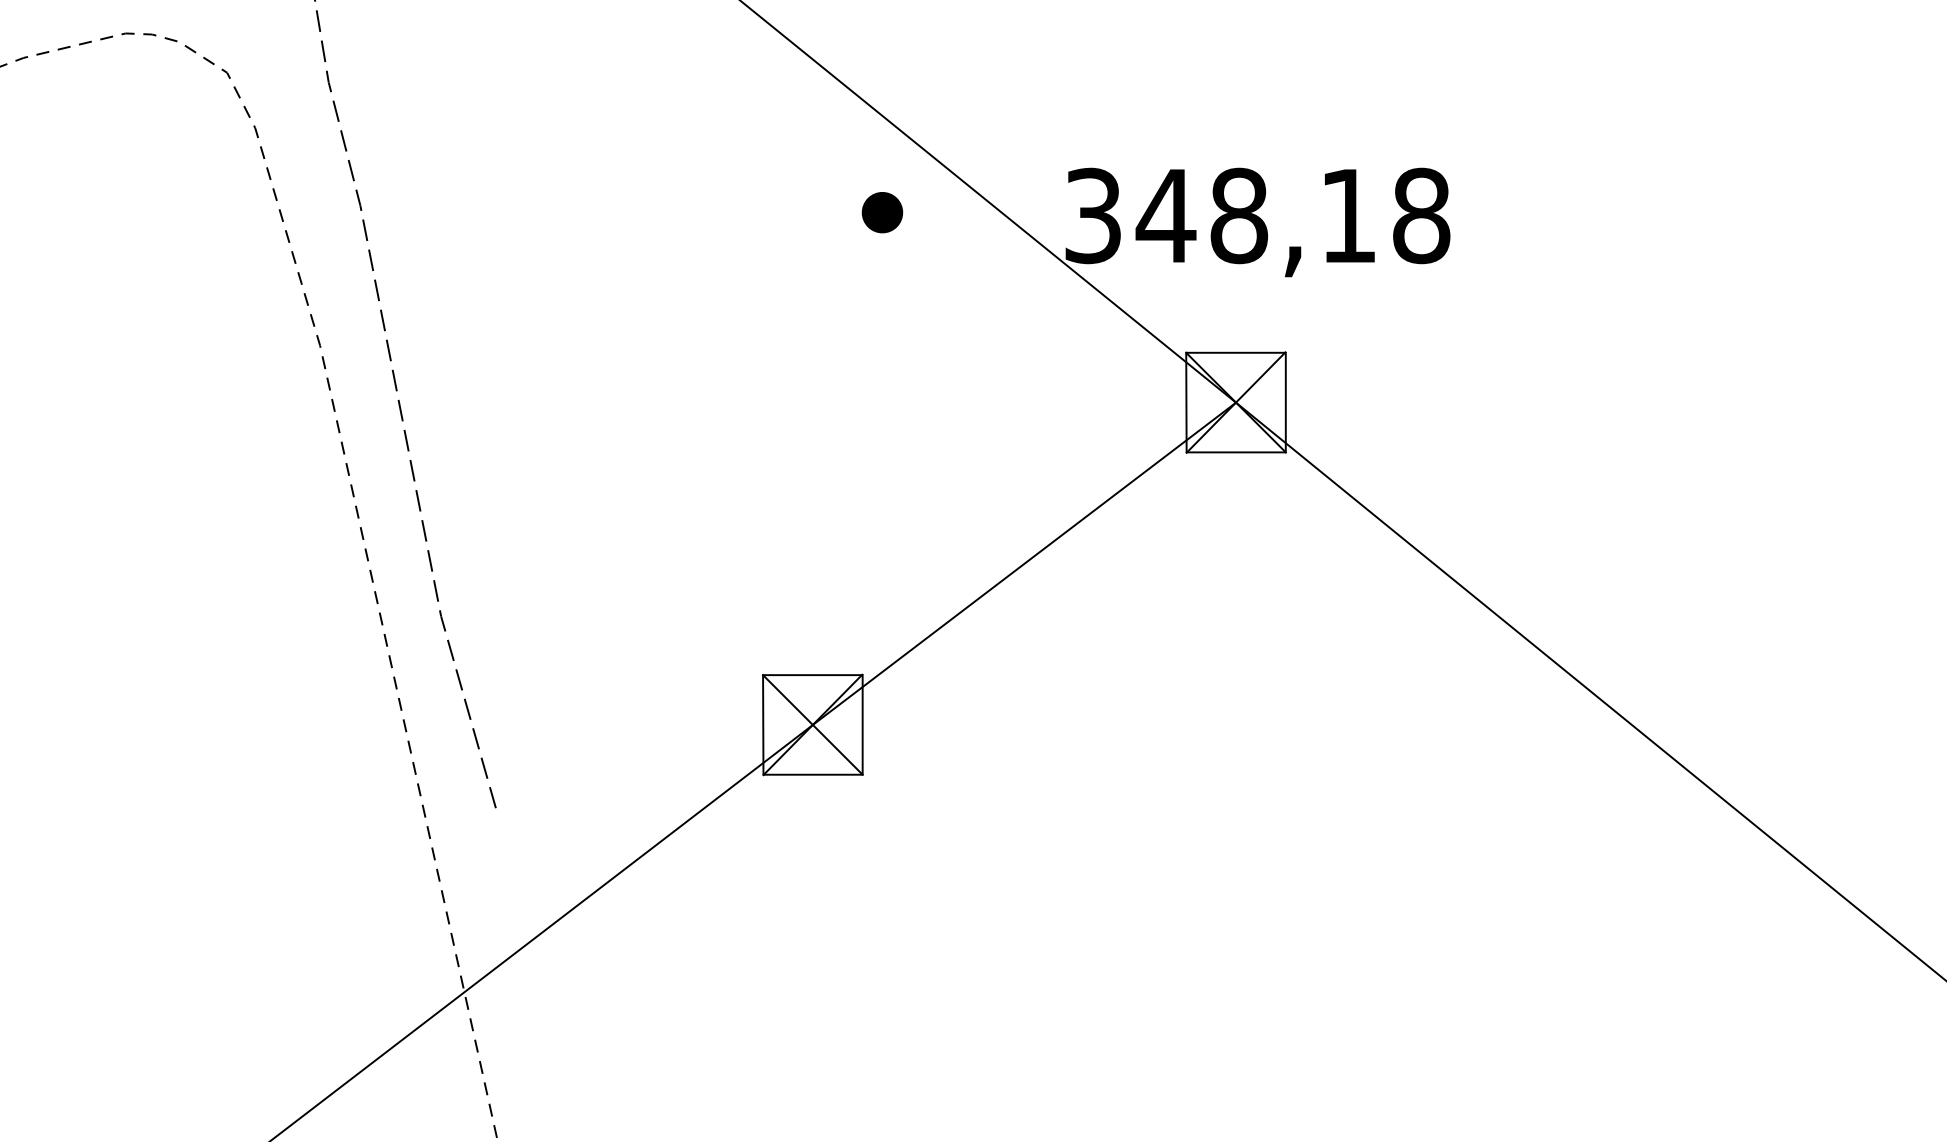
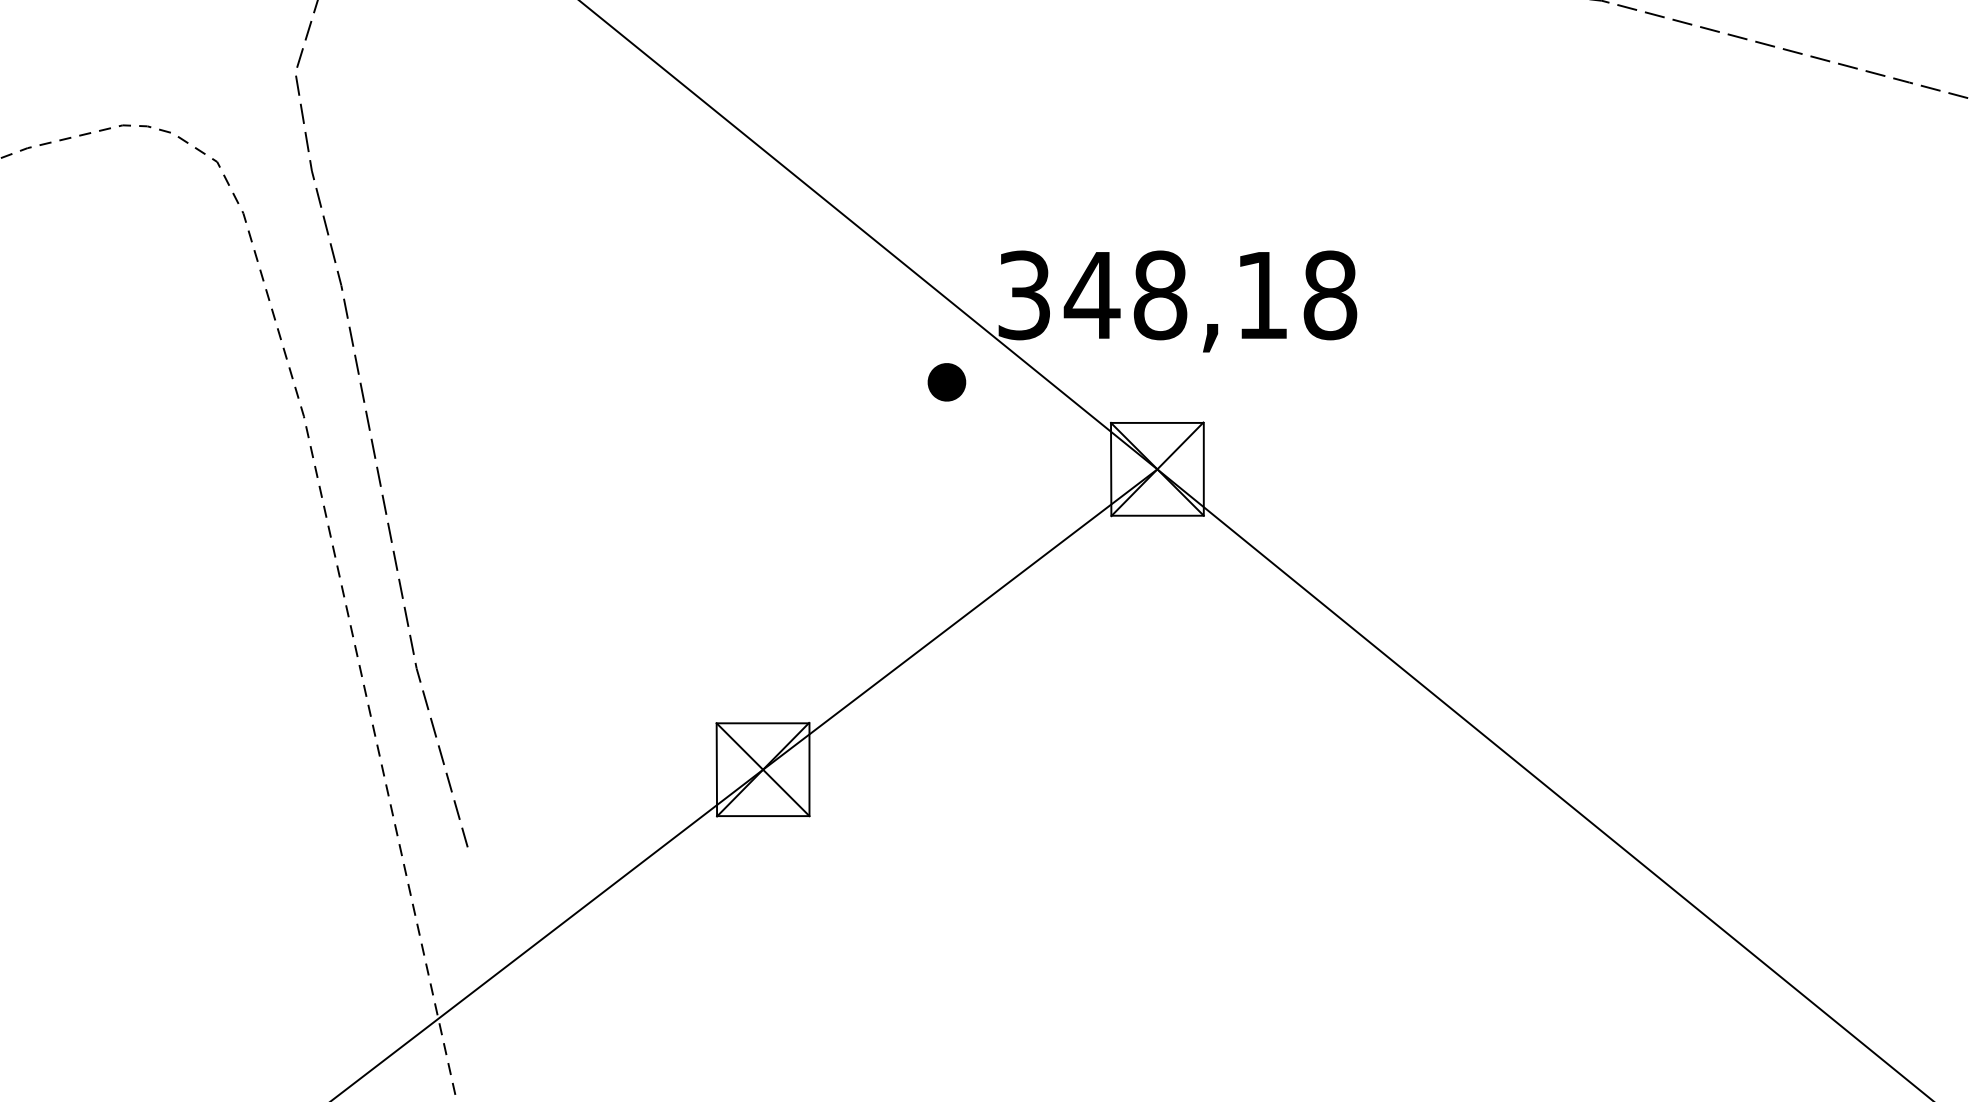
part: (881, 212) -> (946, 382), moved

